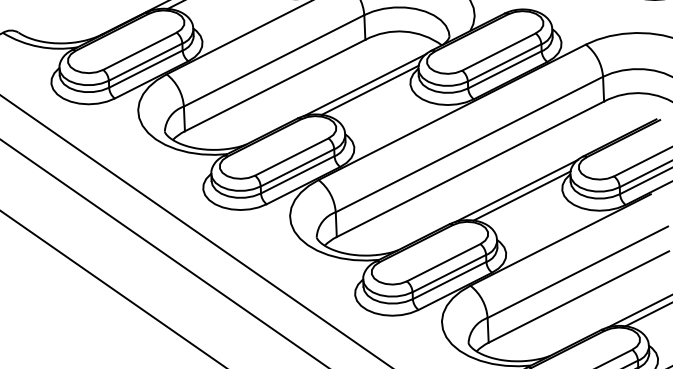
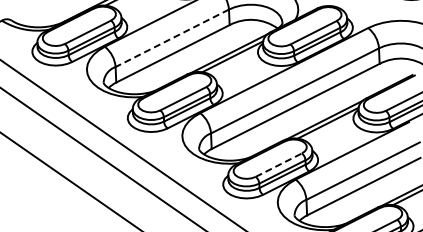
line: (274, 61) -> (172, 38), solid -> dashed
line: (443, 263) -> (278, 165), solid -> dashed

